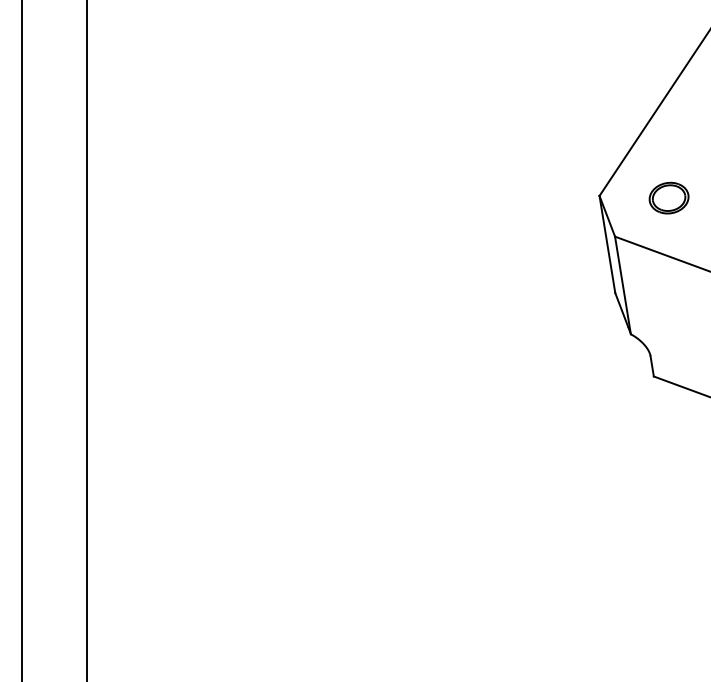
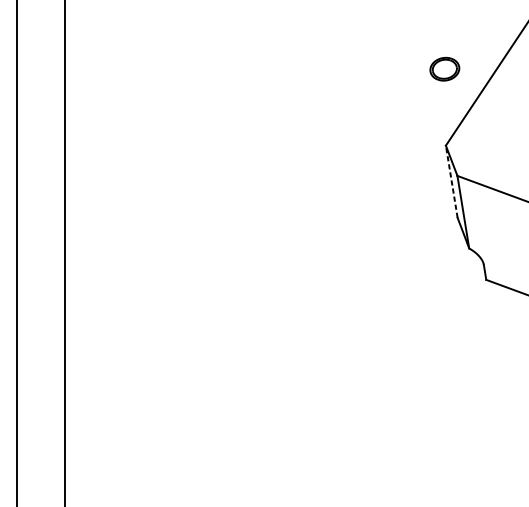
part: (668, 197) -> (444, 68), moved
line: (607, 244) -> (451, 181), solid -> dashed

